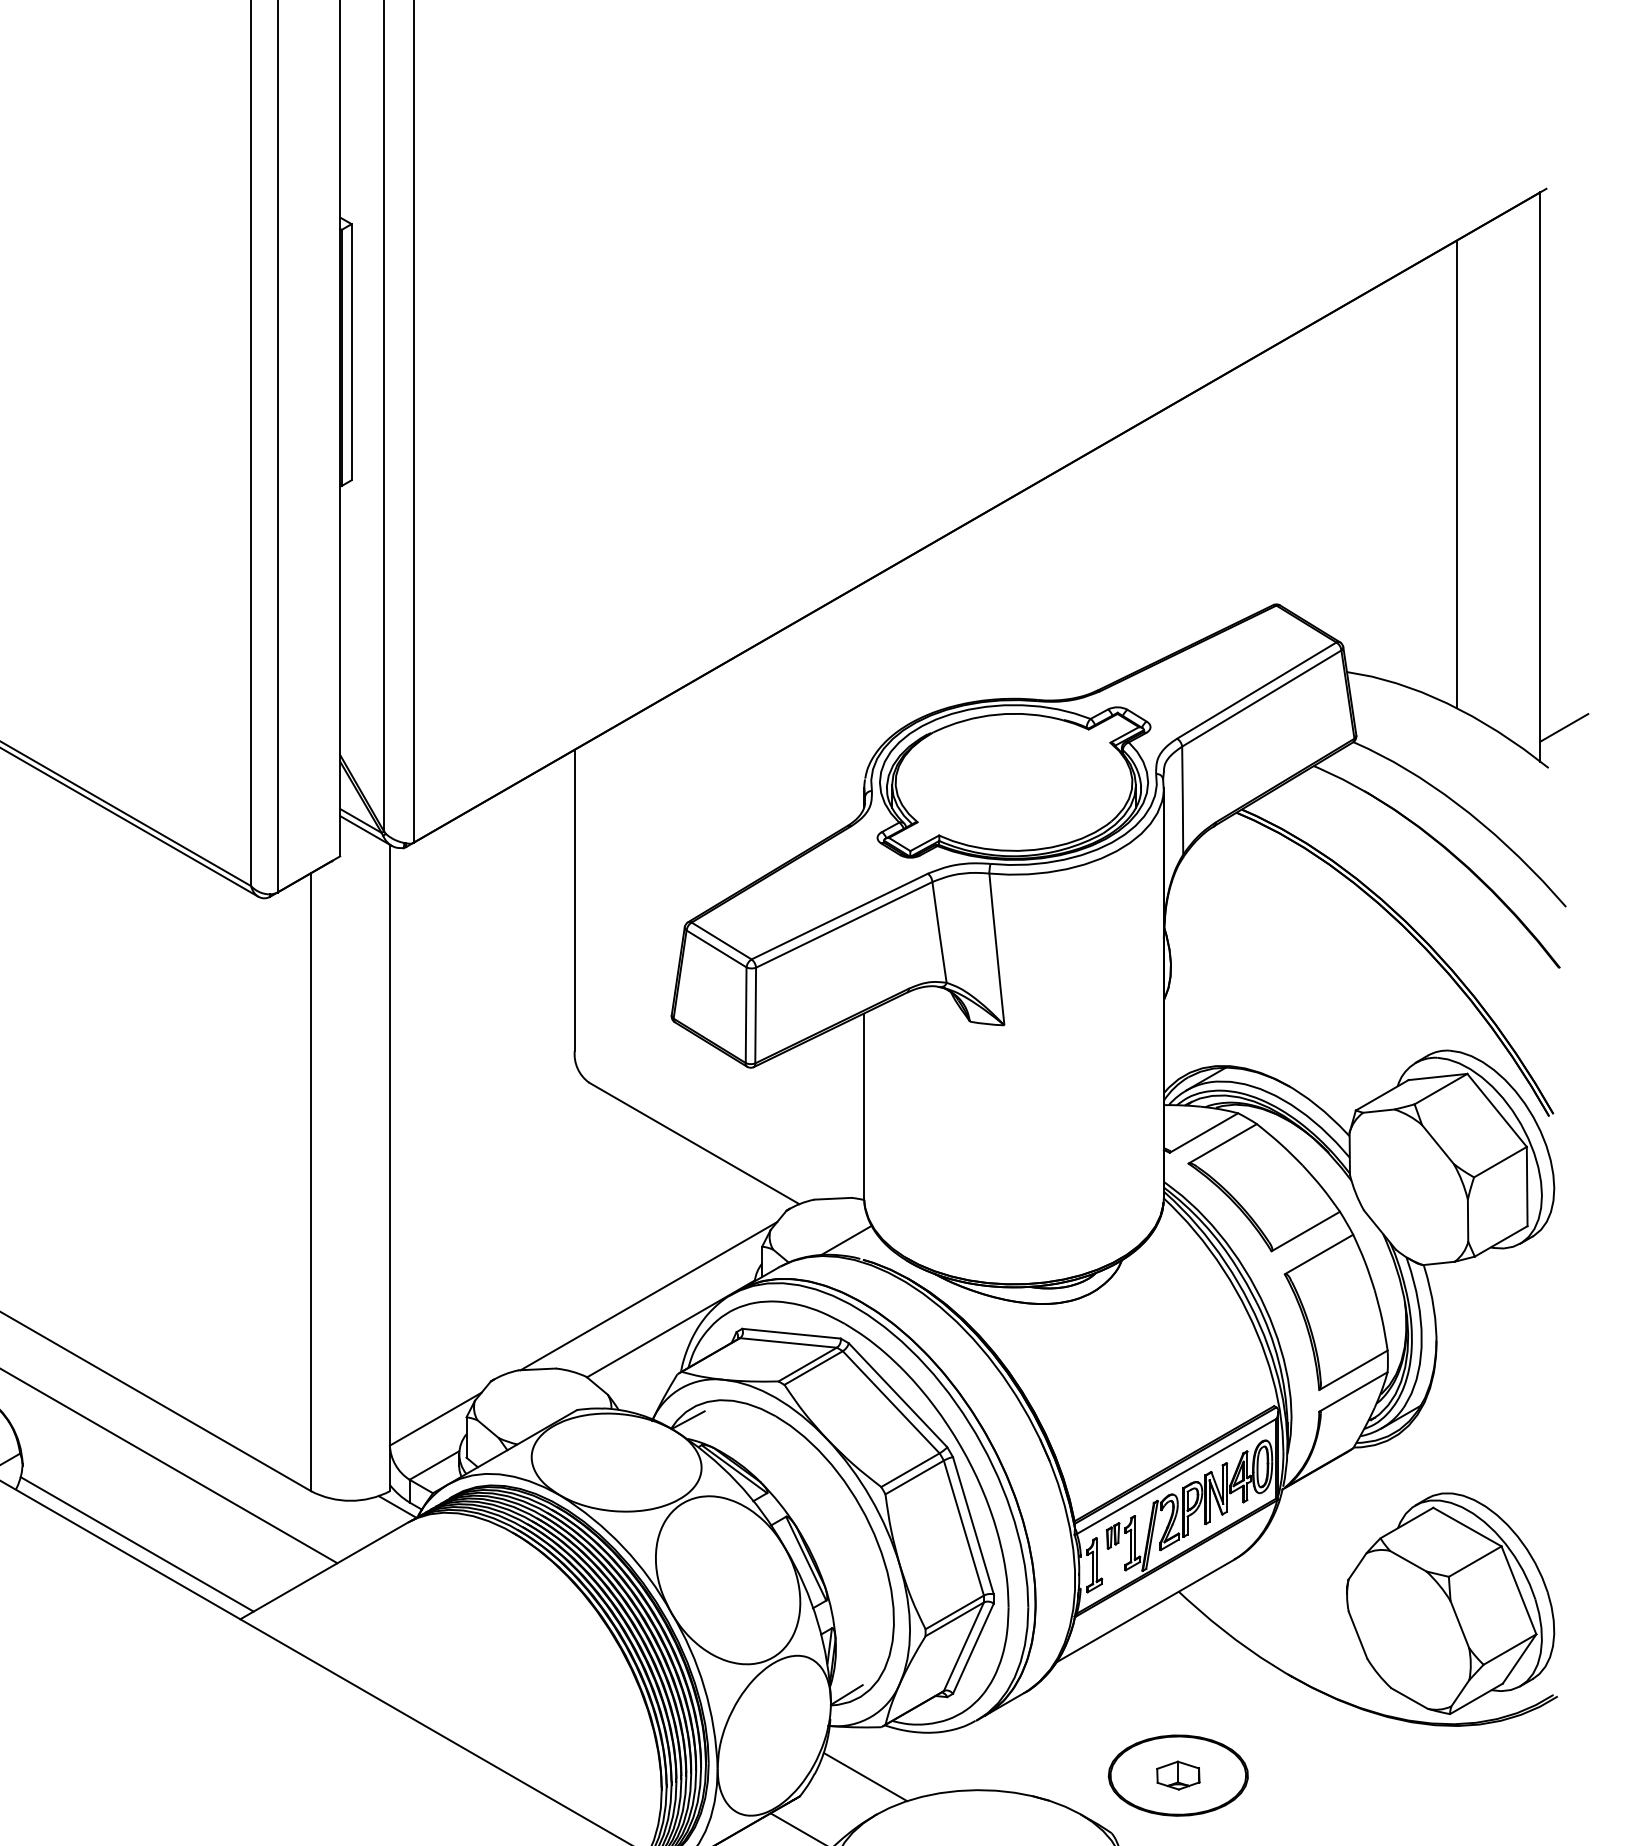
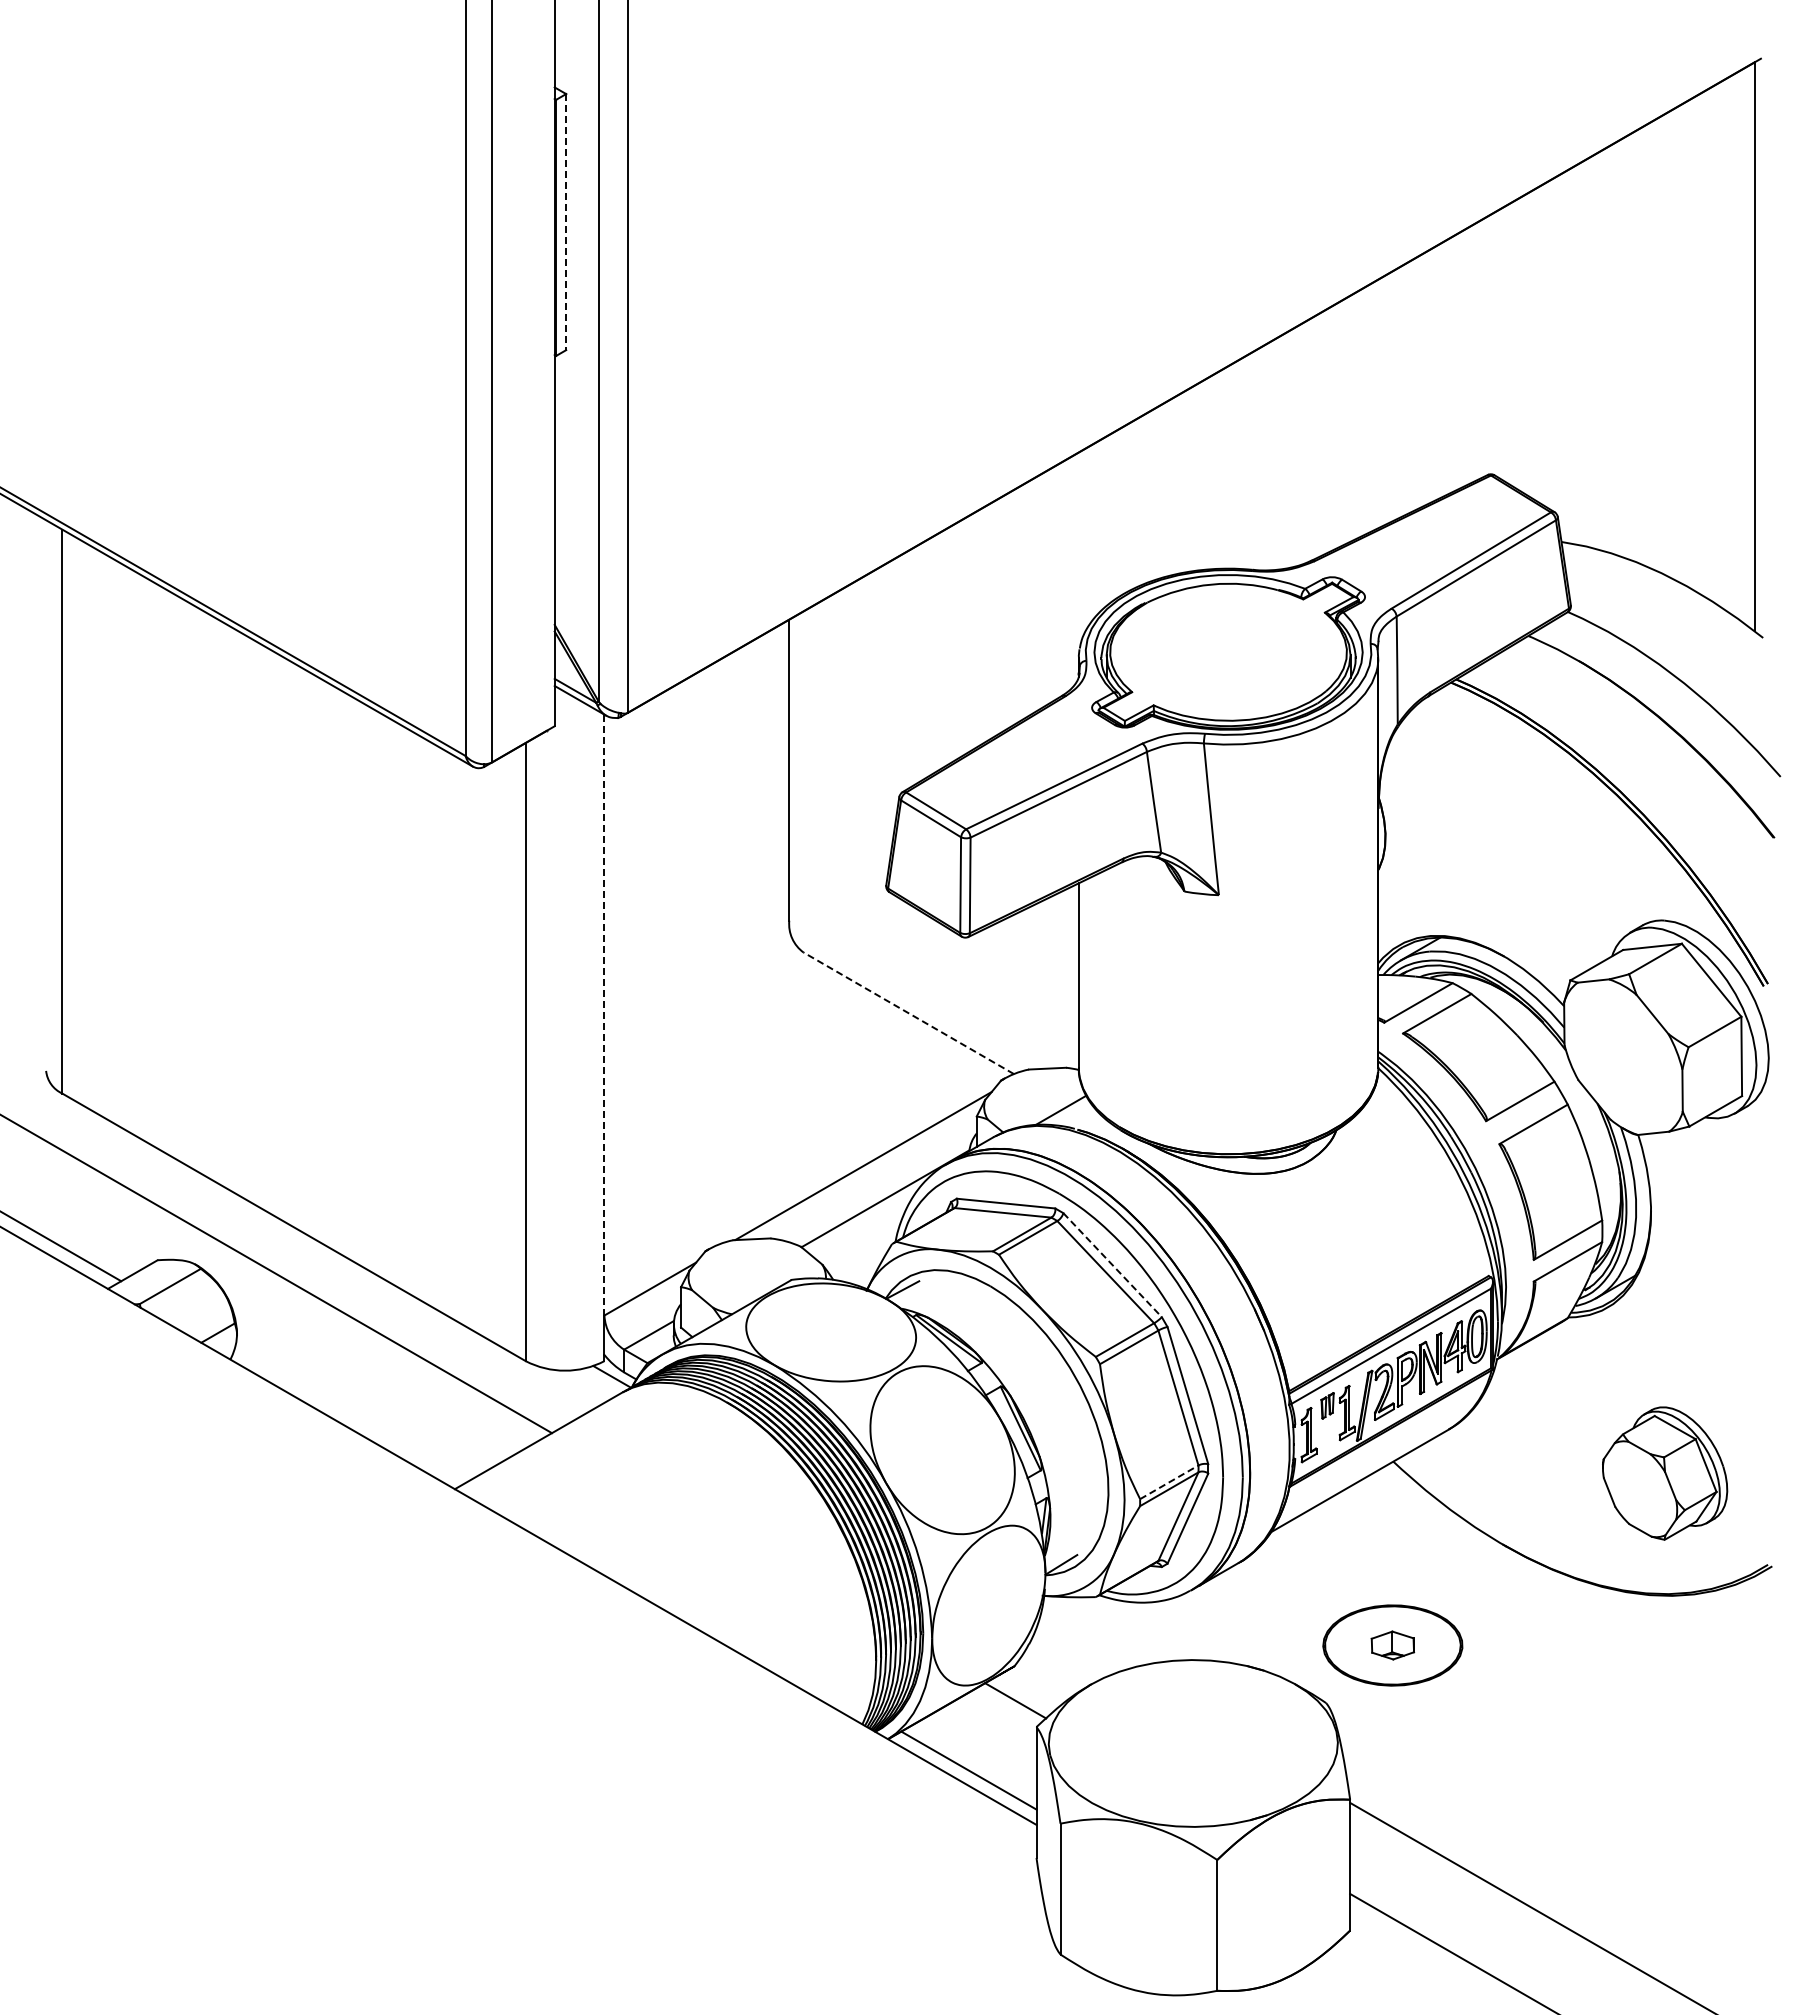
line: (351, 352) -> (566, 222), solid -> dashed
line: (1456, 474) -> (1671, 344), removed
line: (1563, 727) -> (1778, 597), removed
line: (693, 1143) -> (908, 1013), solid -> dashed
line: (389, 1144) -> (604, 1014), solid -> dashed
line: (897, 1395) -> (1112, 1265), solid -> dashed
line: (136, 1544) -> (351, 1414), removed
part: (1449, 1603) -> (1664, 1473), size x0.6
line: (954, 1612) -> (1169, 1482), solid -> dashed
line: (864, 1776) -> (1079, 1646), removed

